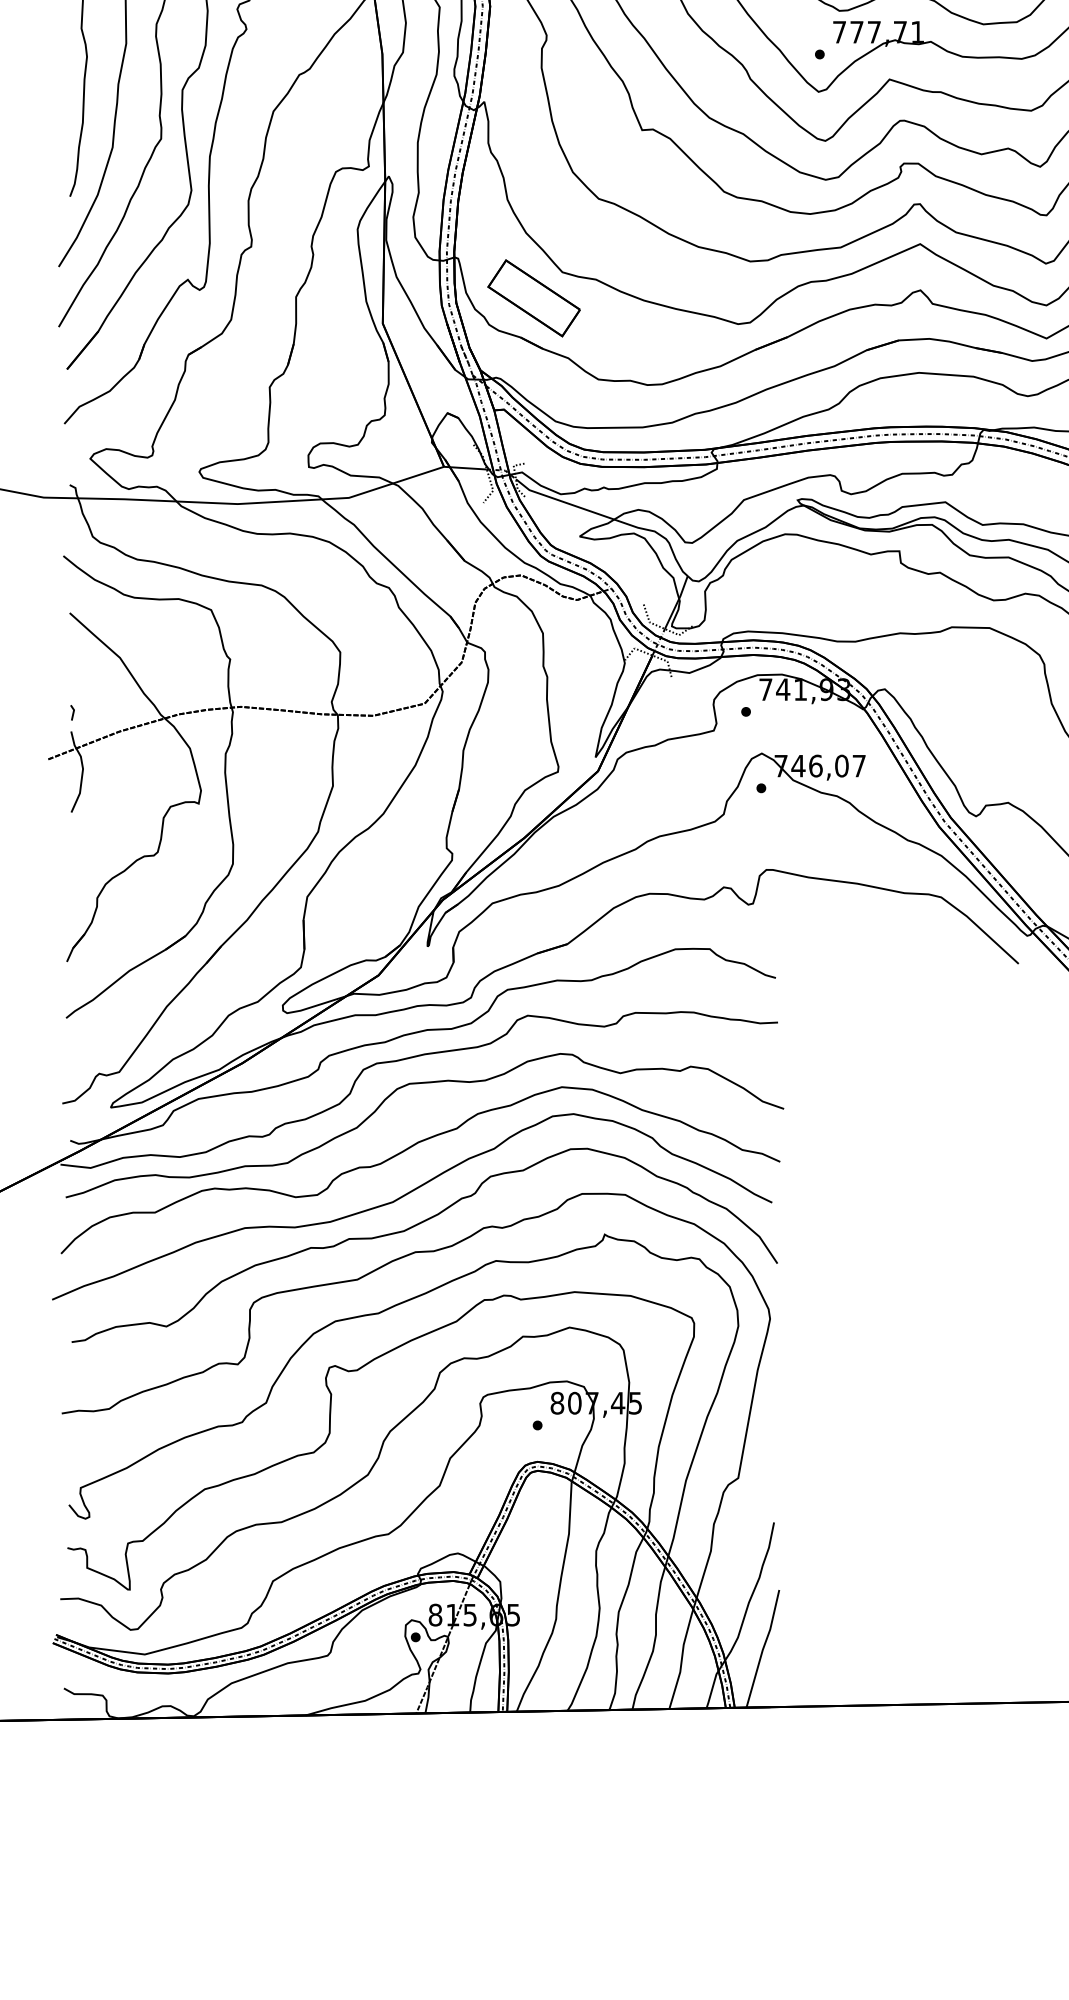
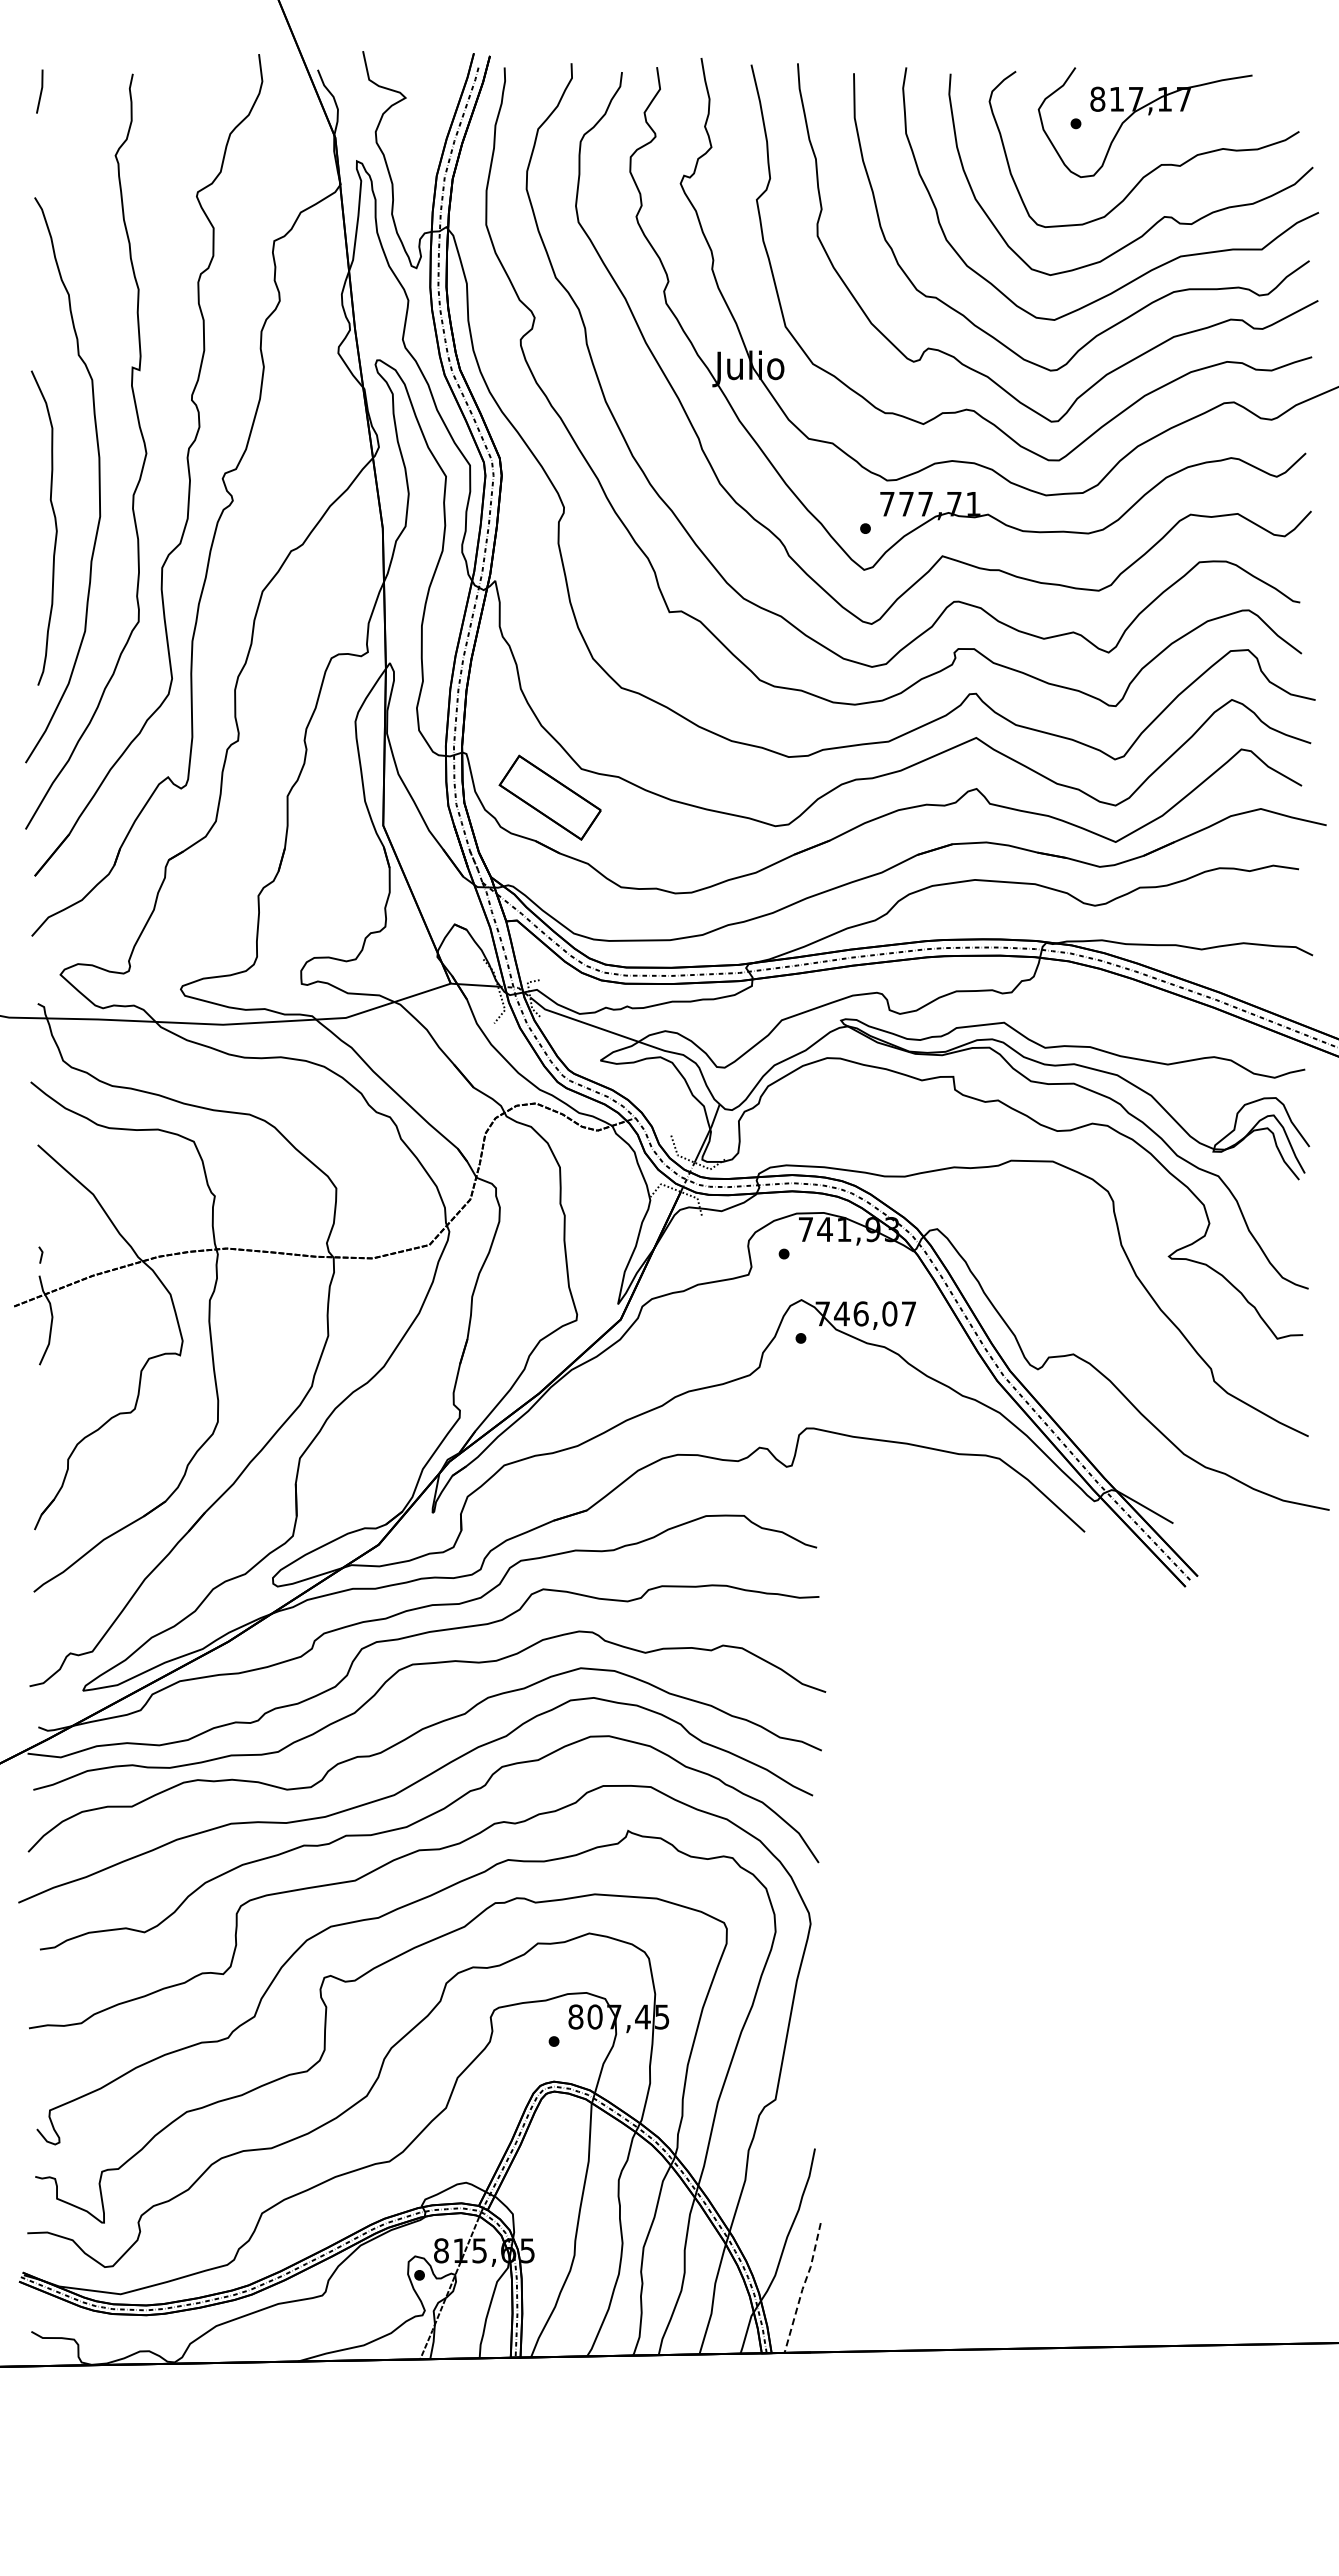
line: (762, 1649) -> (802, 2288), solid -> dashed

